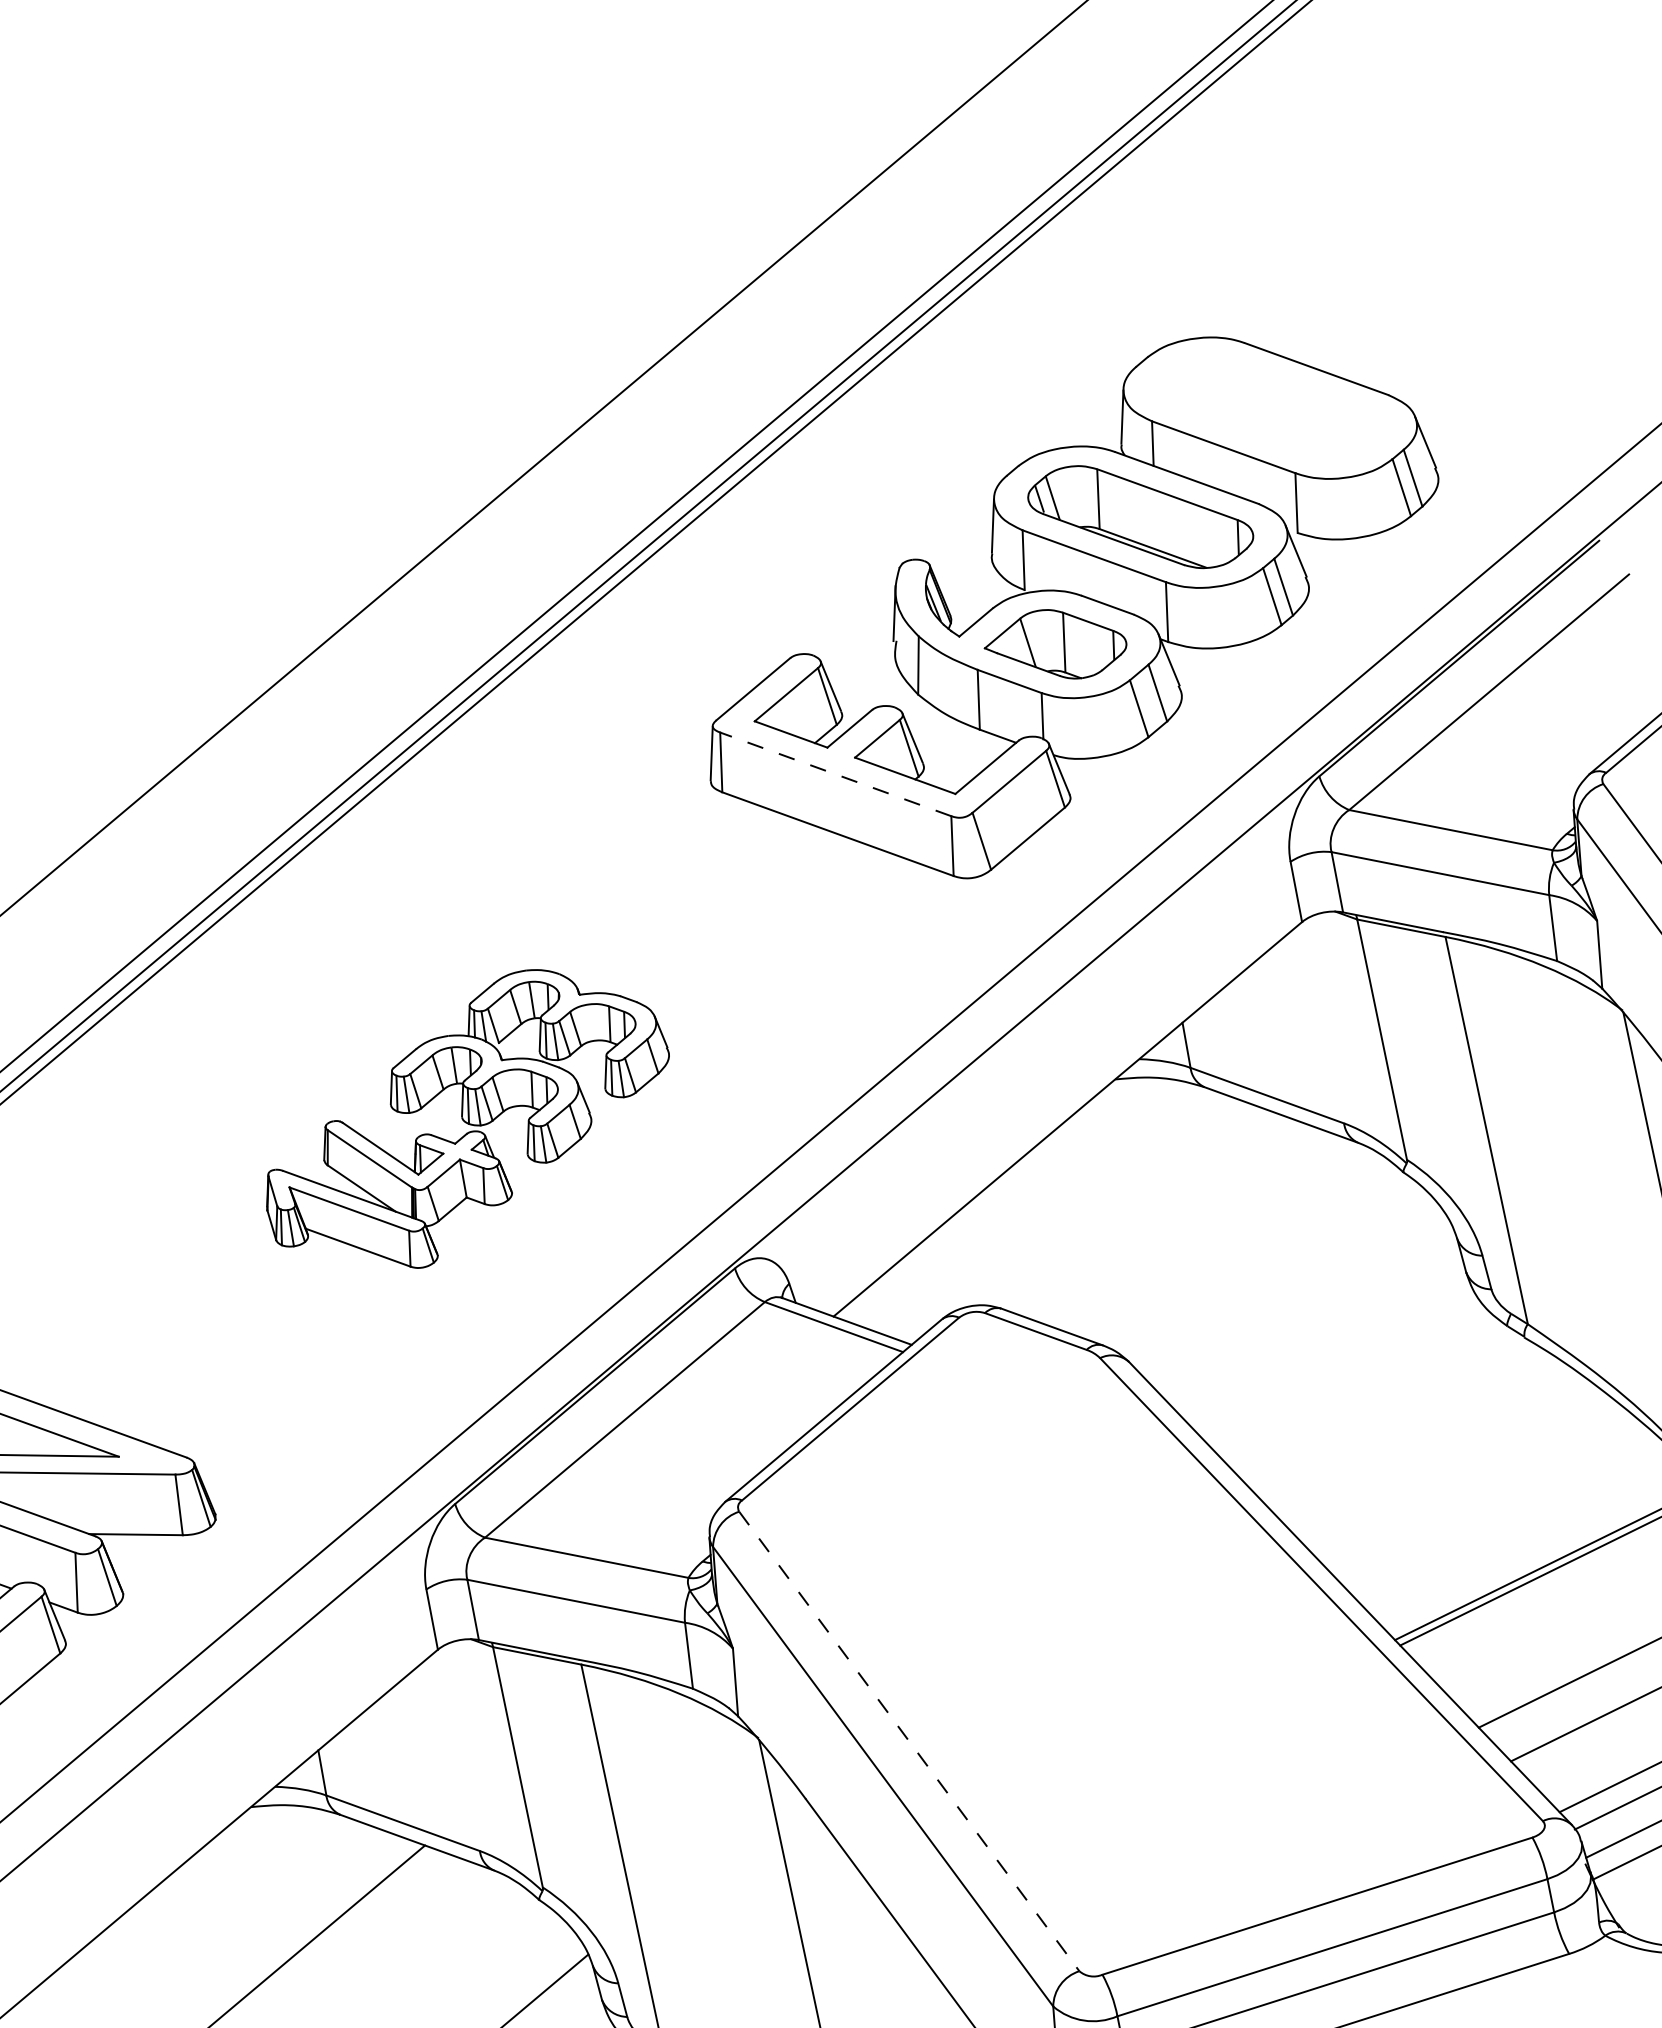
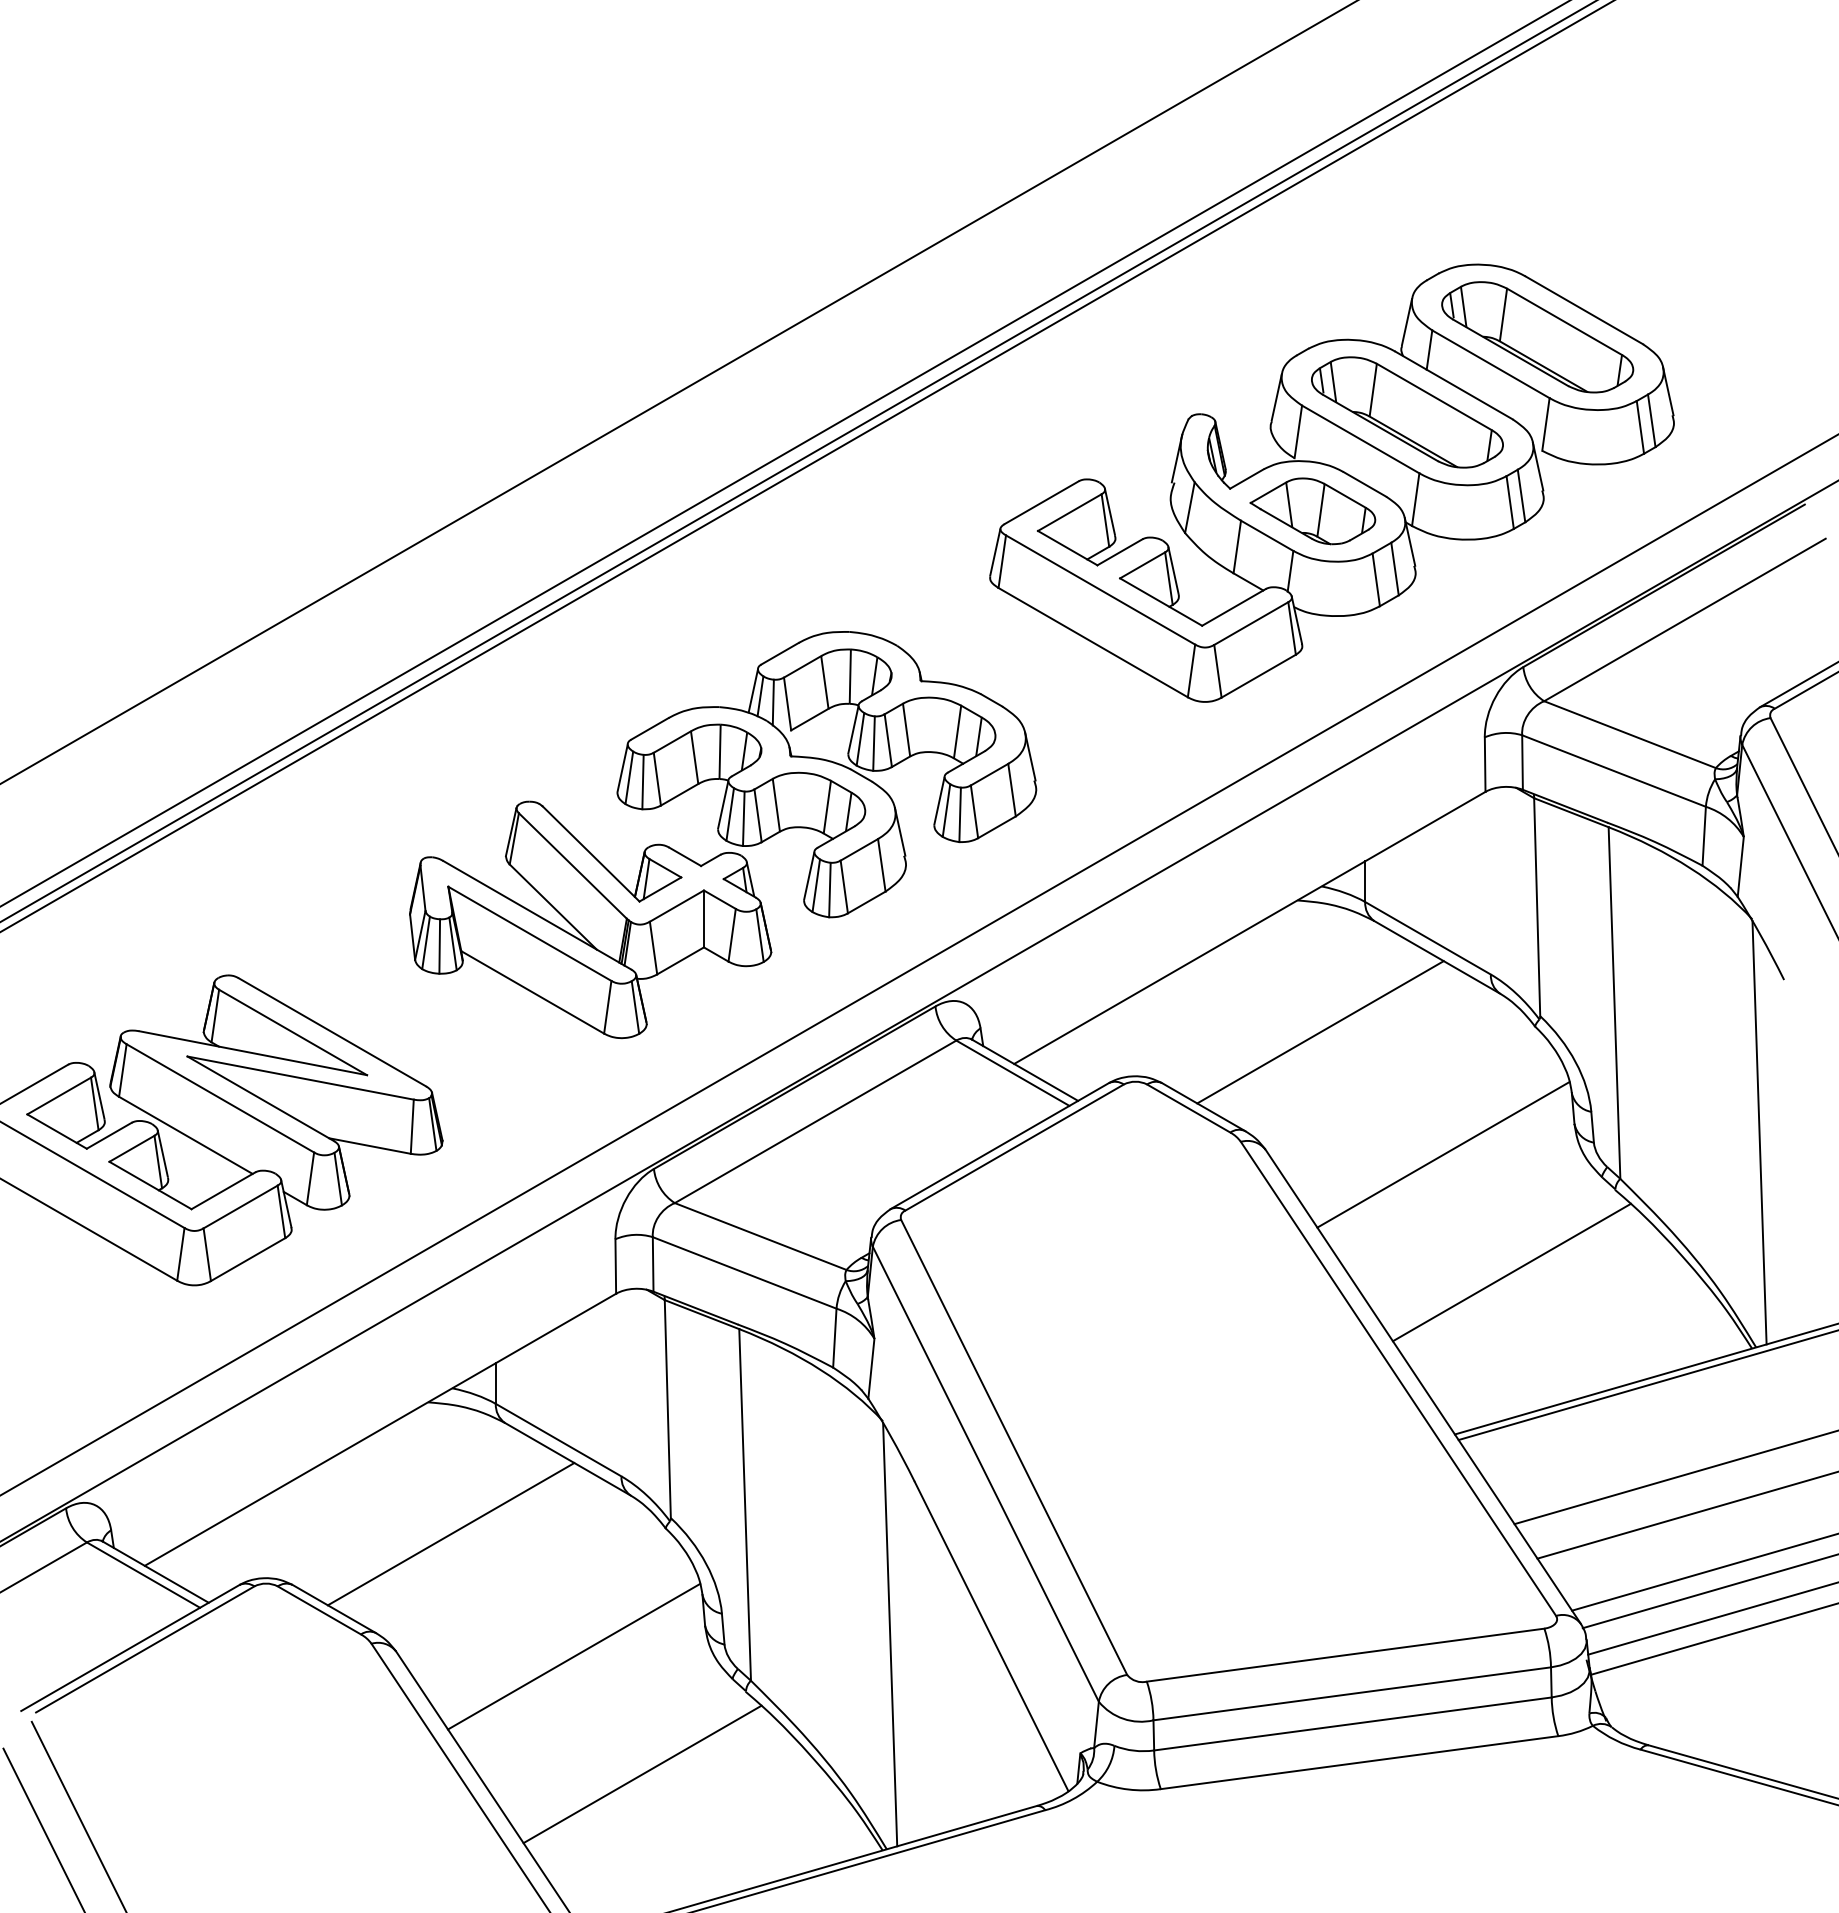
part: (1270, 408) -> (1537, 337), added
line: (835, 773) -> (1100, 589), dashed -> solid
part: (466, 1120) -> (723, 835), size x1.67
line: (1166, 1221) -> (1320, 1032), added
line: (1327, 1332) -> (1443, 1154), added
line: (1425, 1449) -> (1511, 1272), added
line: (909, 1741) -> (1014, 1447), dashed -> solid

